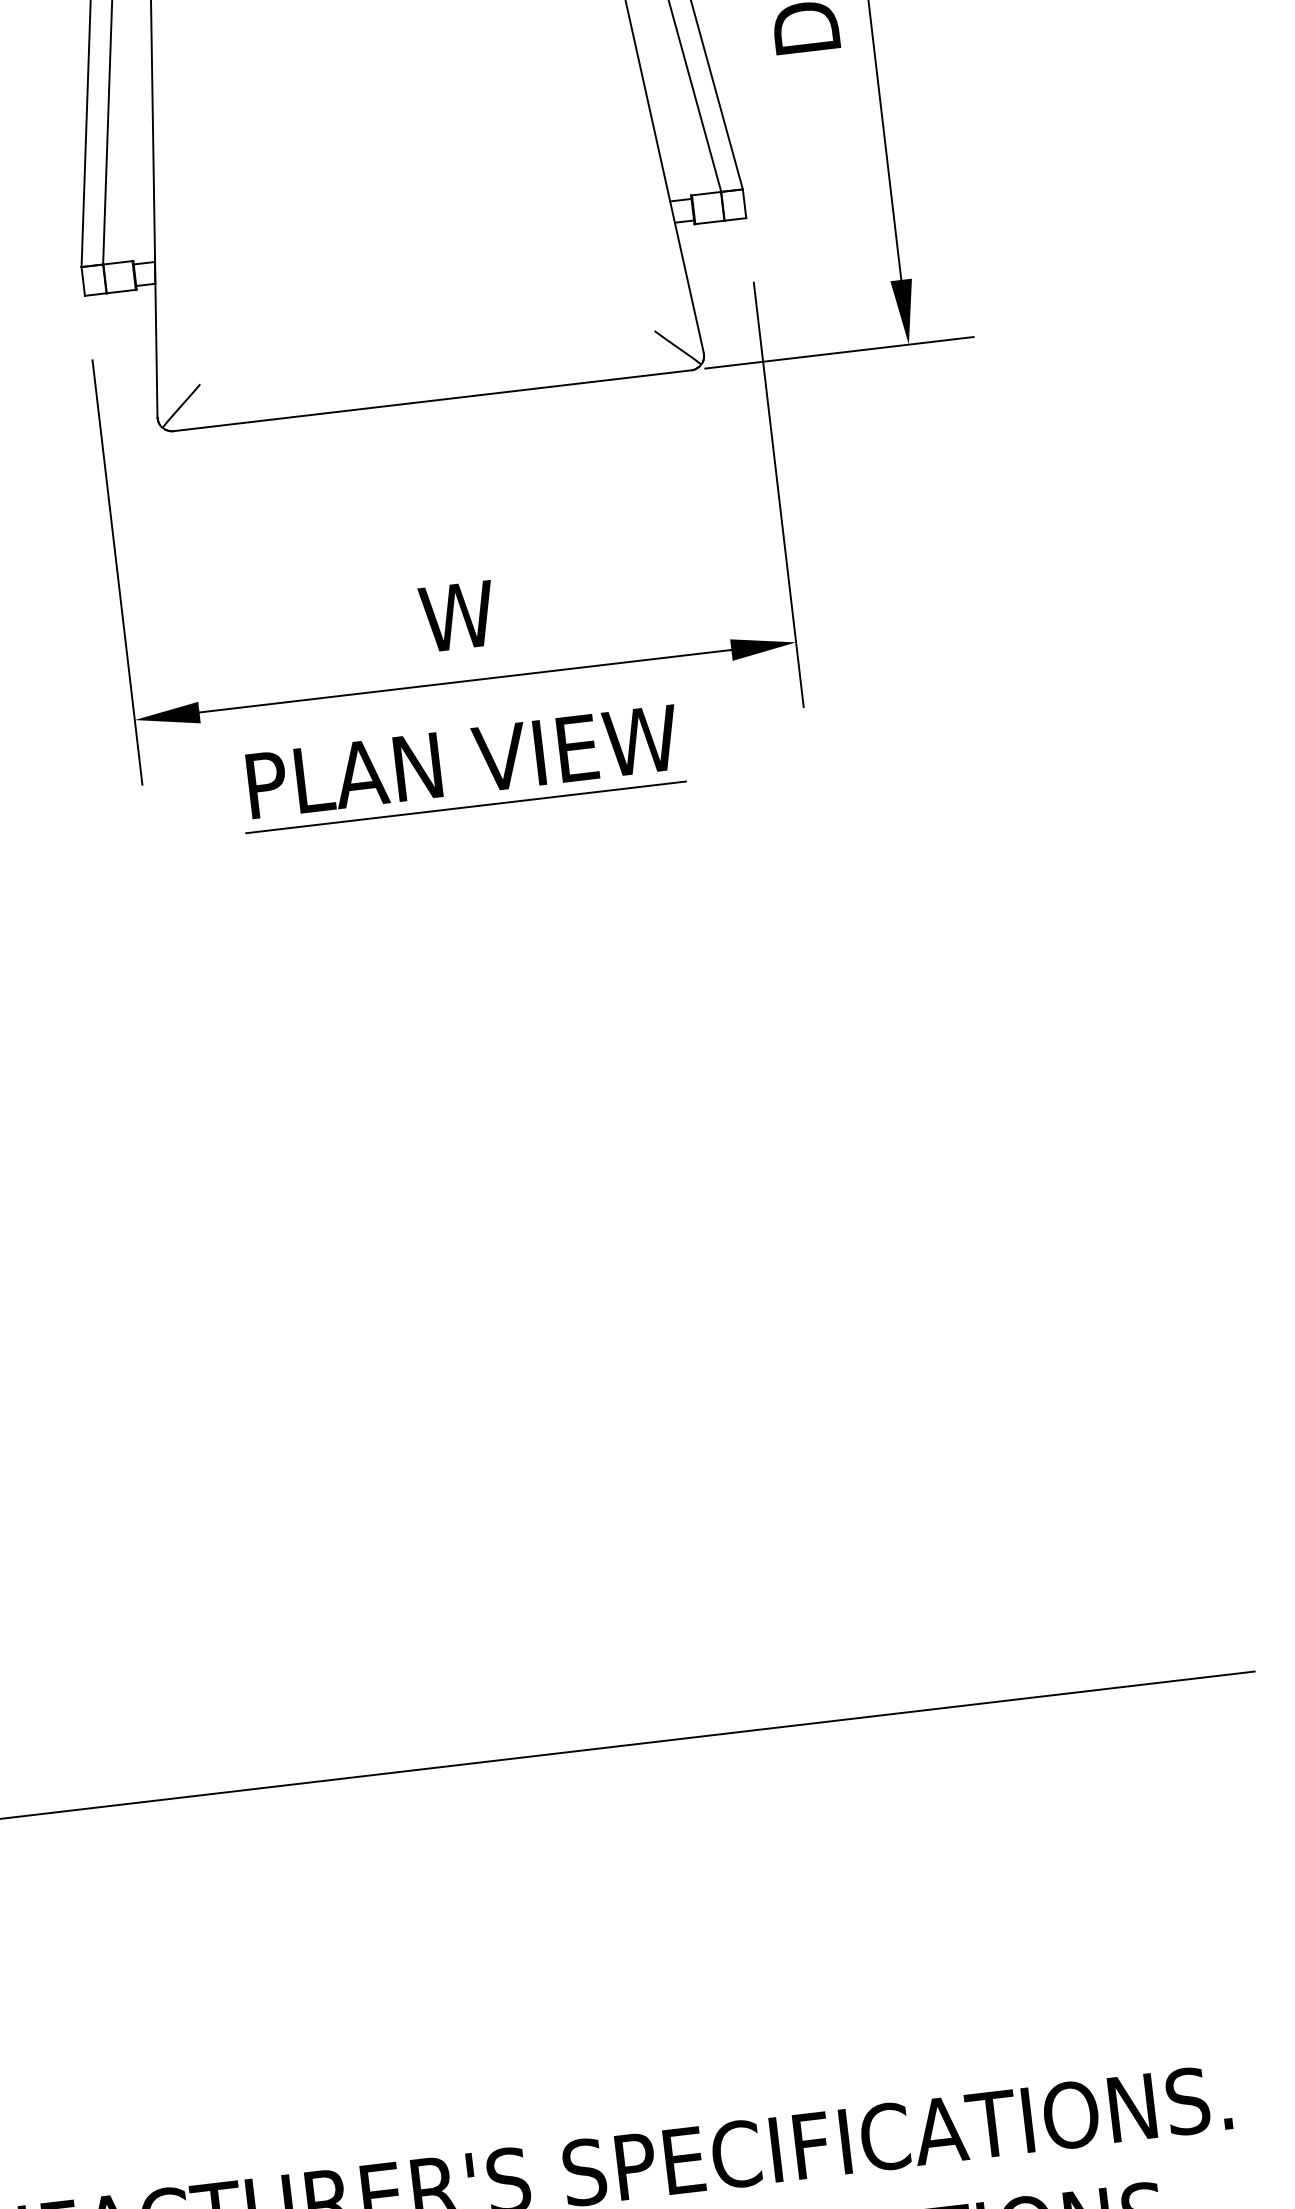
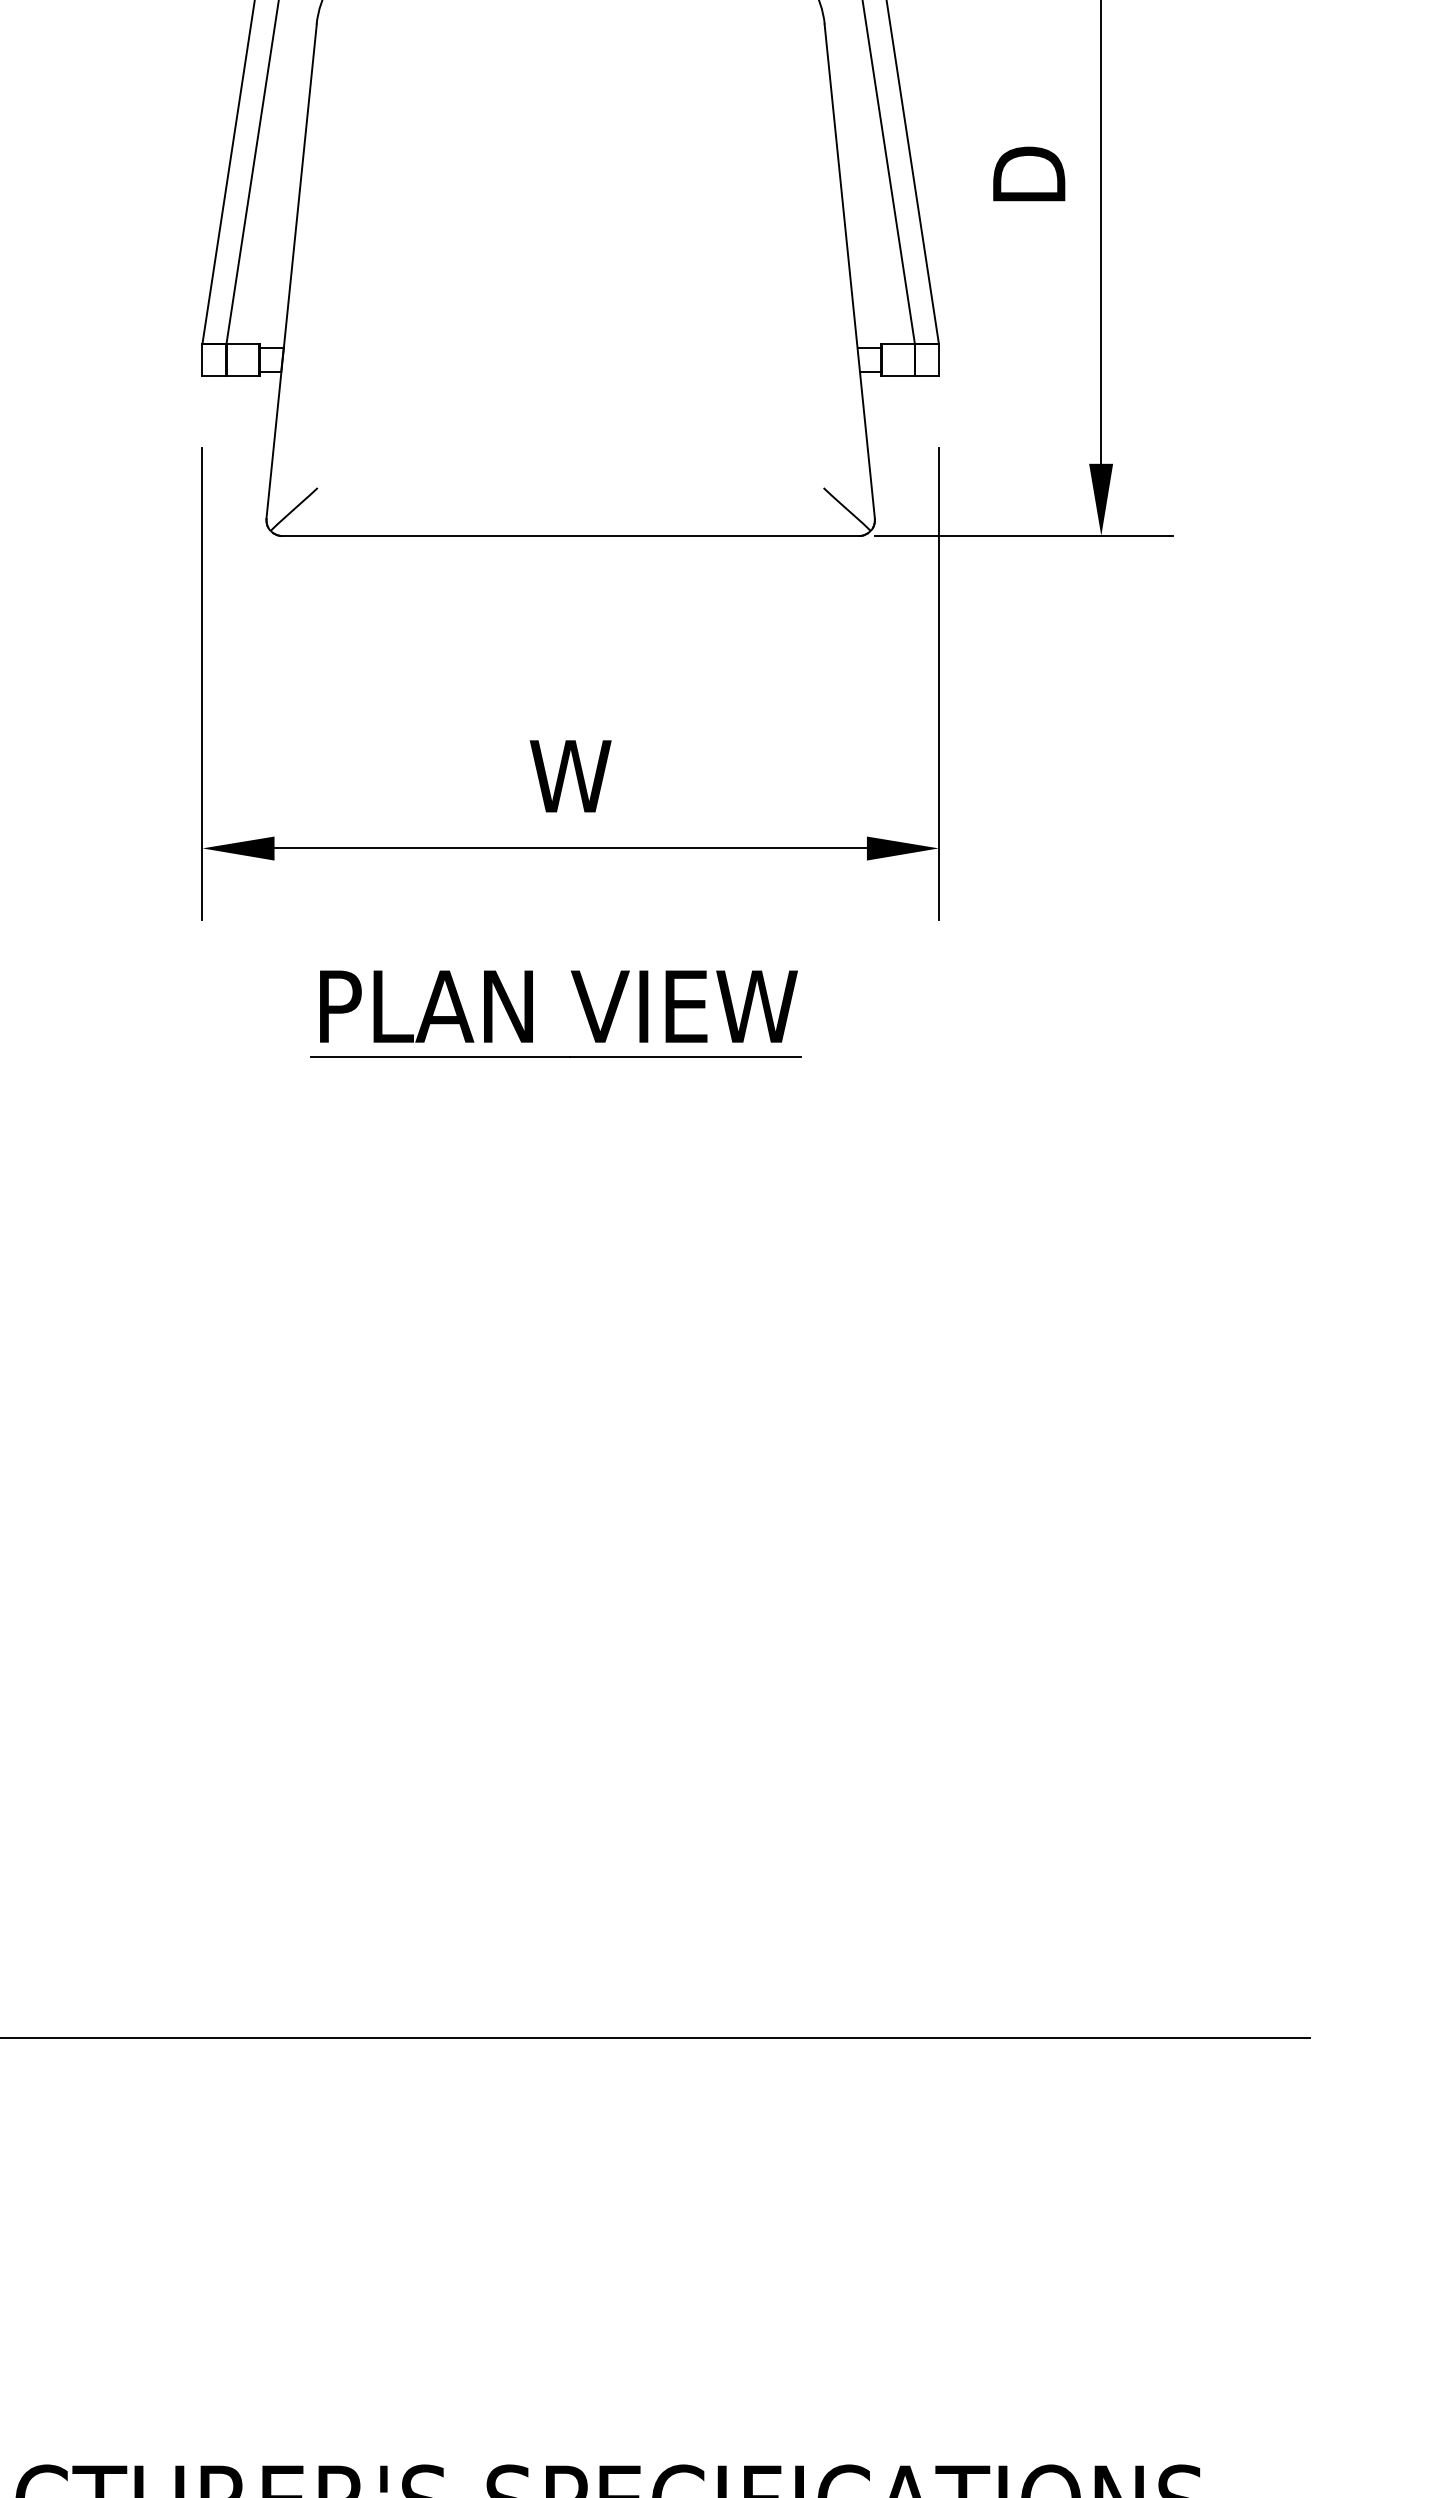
part: (440, 770) -> (532, 1013), moved

